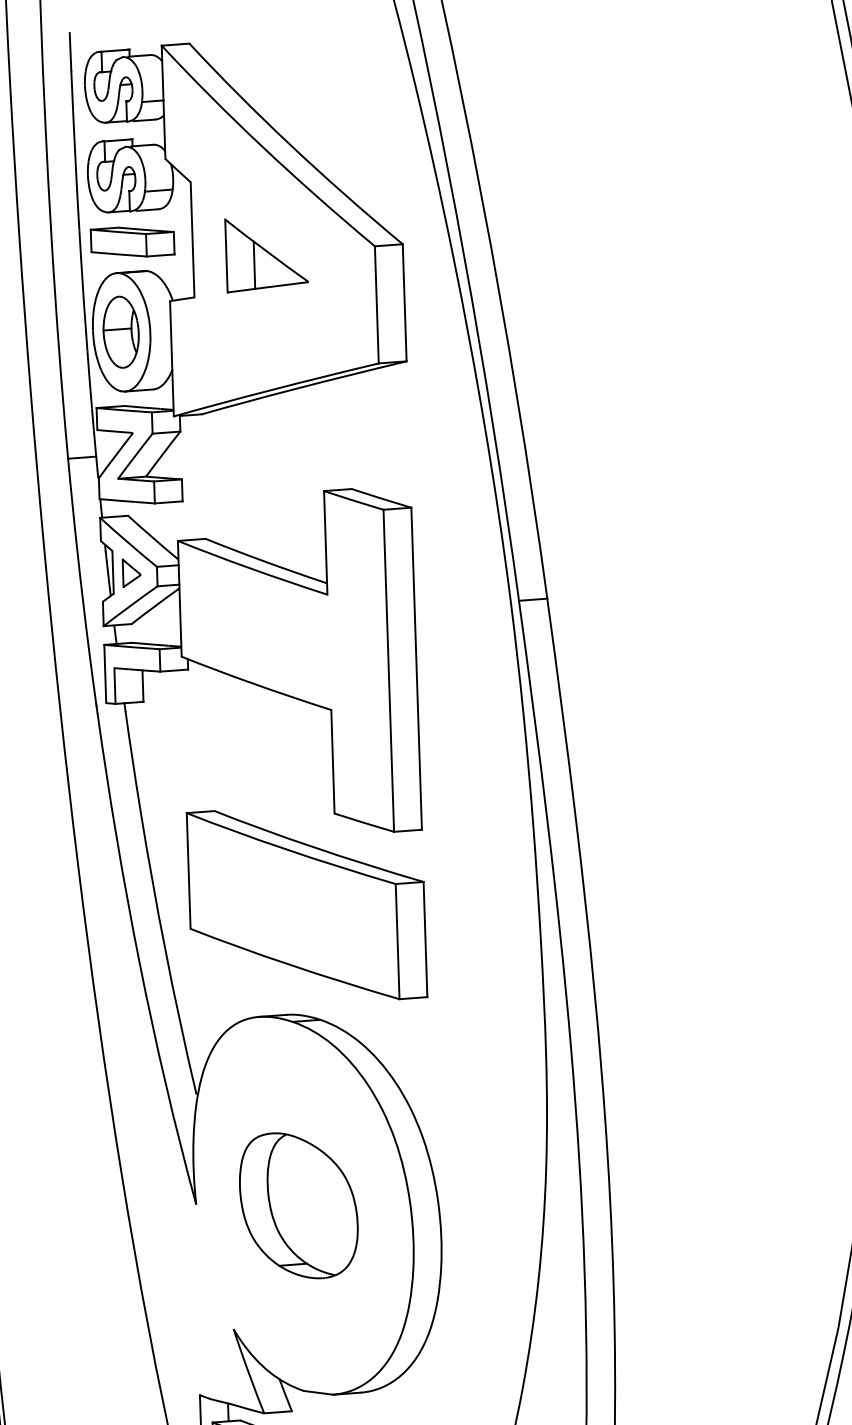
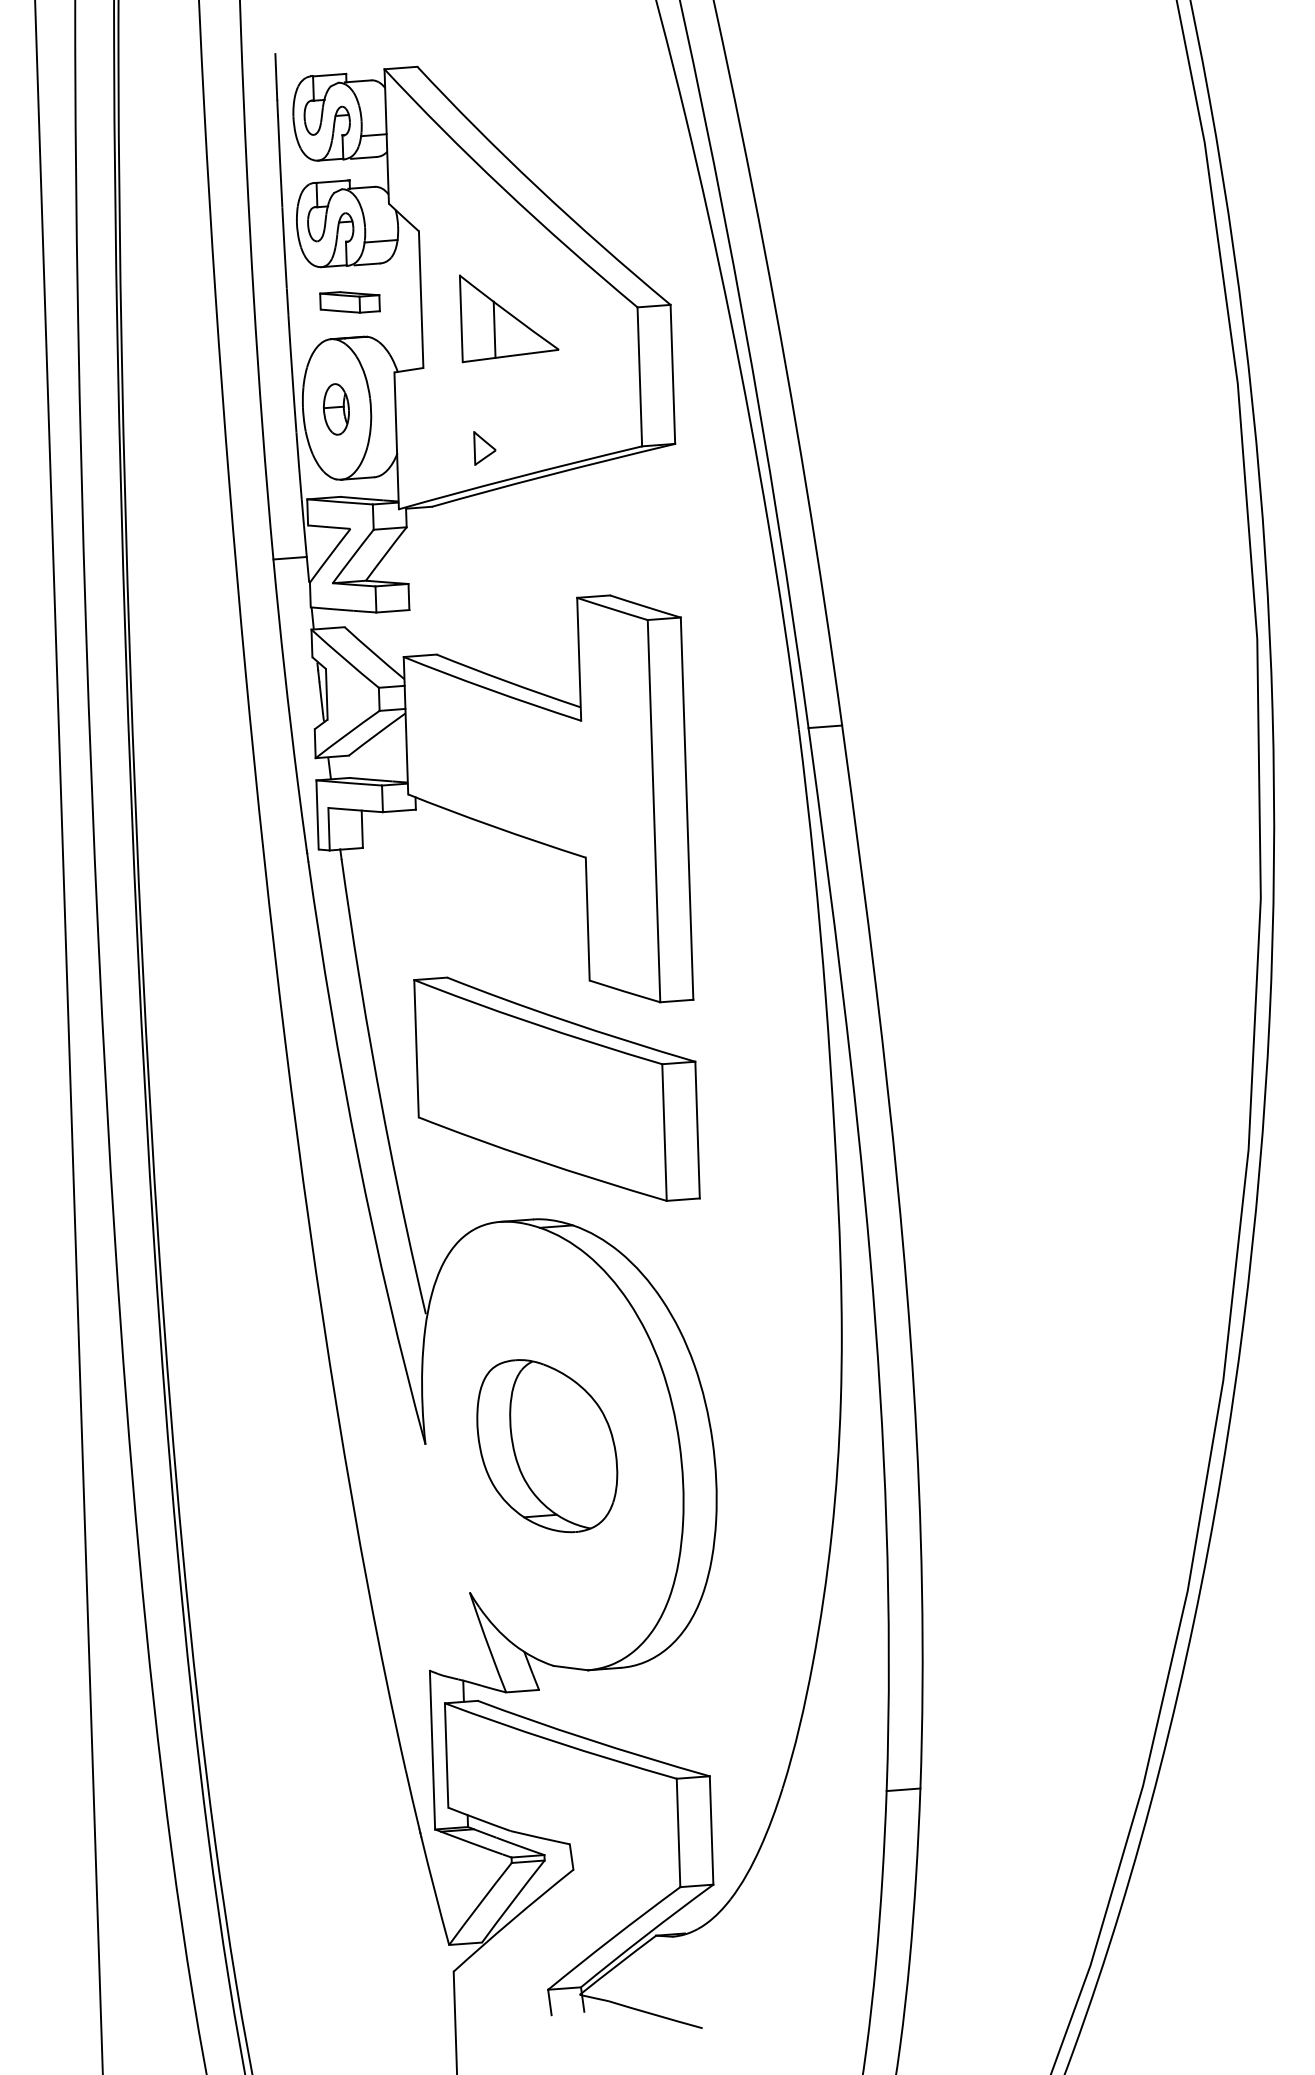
part: (132, 242) -> (349, 302), size x0.6
part: (121, 332) -> (336, 409), size x0.6
part: (131, 573) -> (484, 448), moved

